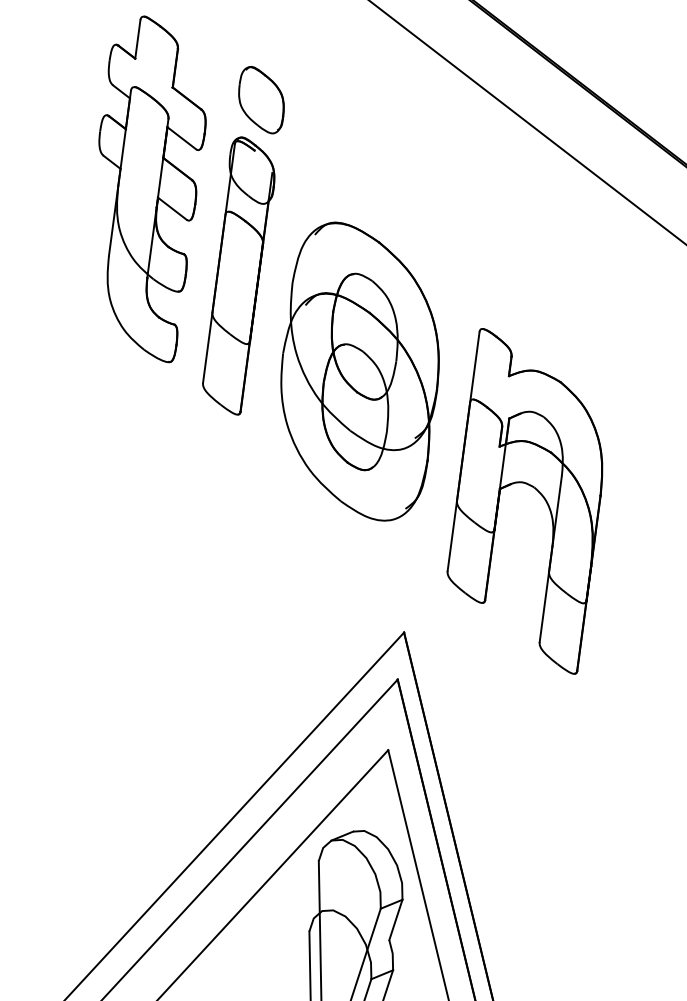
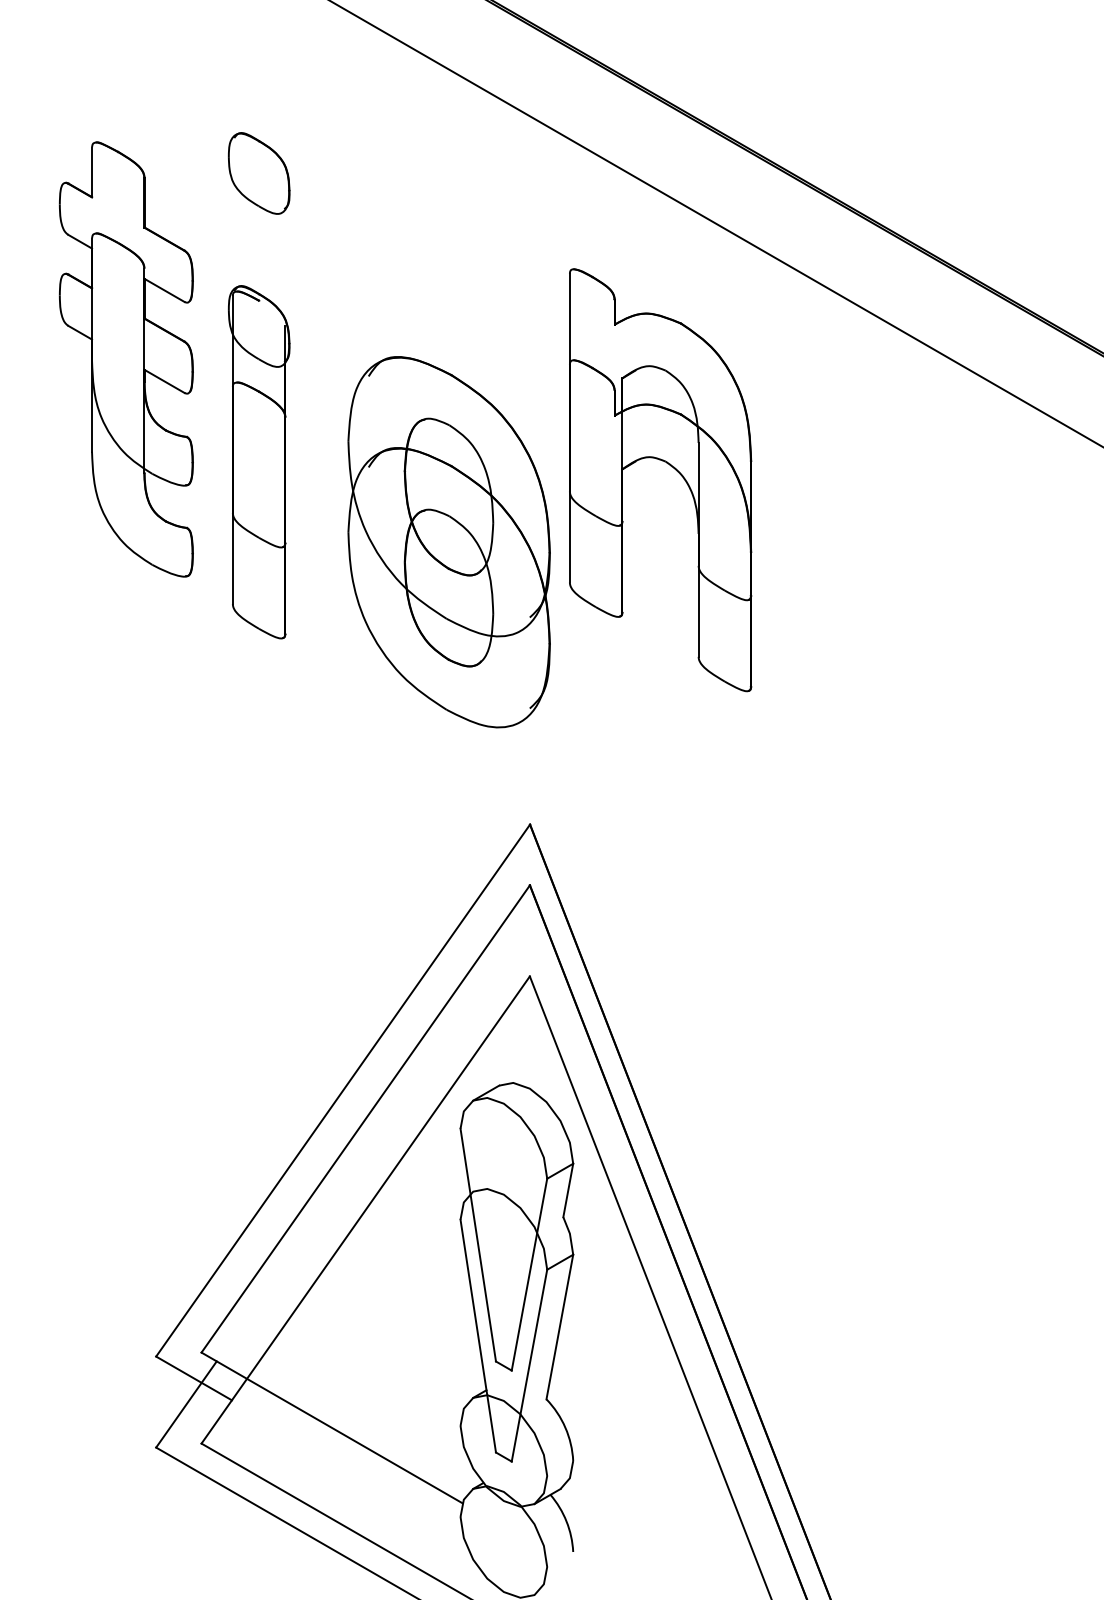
part: (144, 187) -> (125, 359), moved
part: (237, 275) -> (258, 462), moved
part: (359, 371) -> (448, 542), moved
part: (537, 491) -> (670, 466), moved

